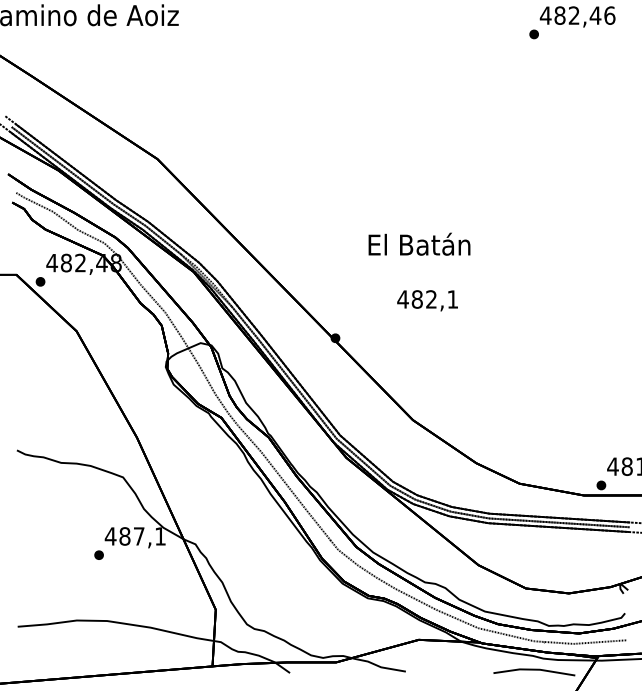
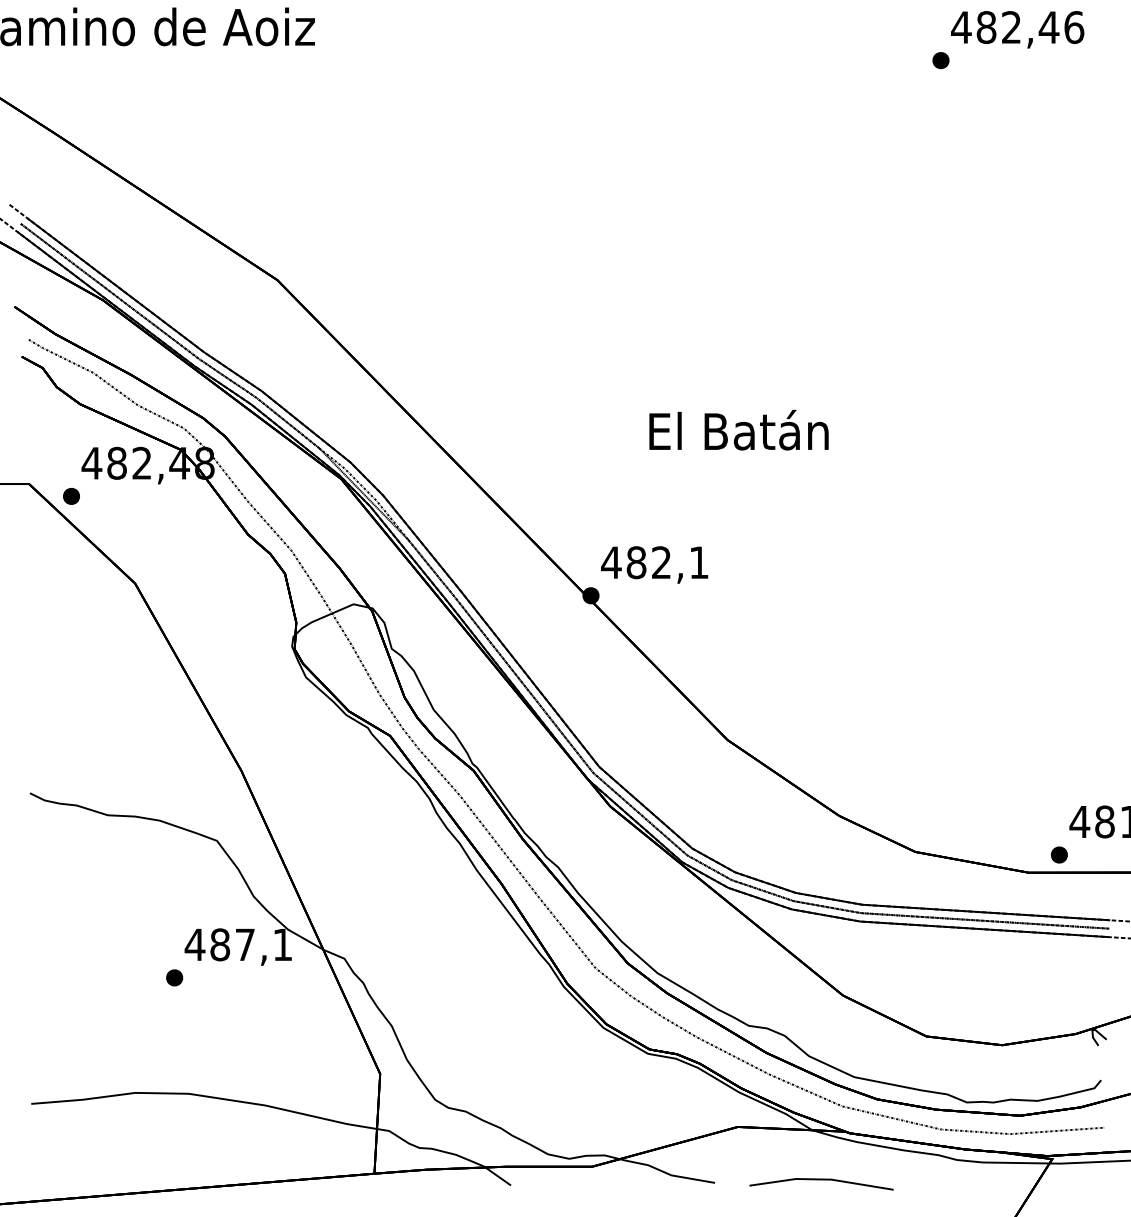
text: (427, 300) -> (654, 564), moved
line: (534, 670) -> (821, 1180), moved

